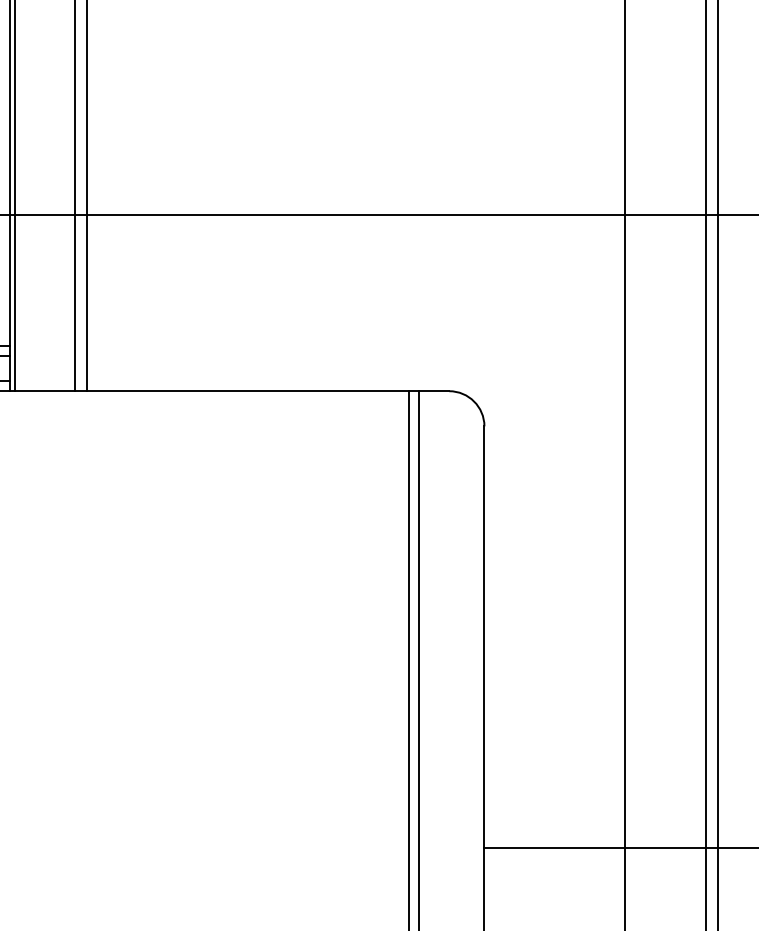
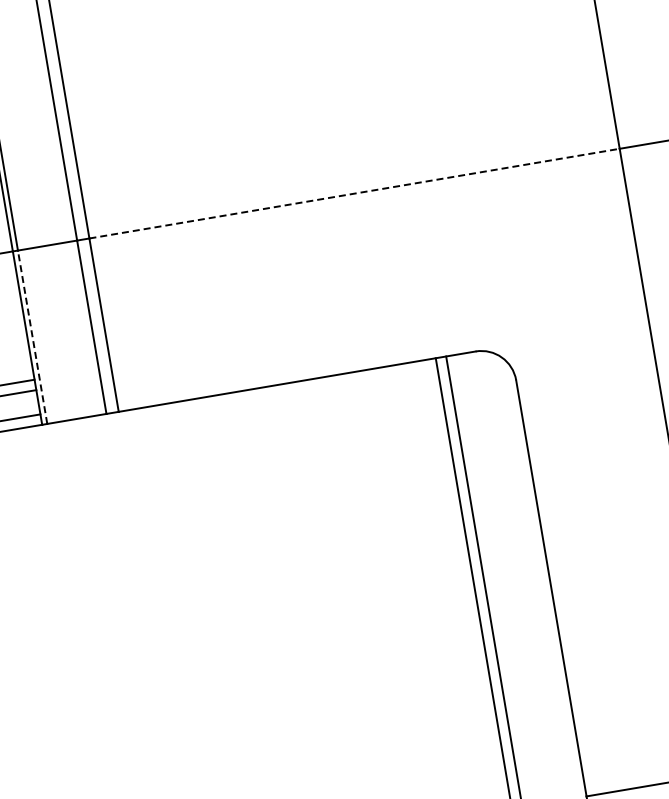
line: (356, 215) -> (354, 193), solid -> dashed
line: (14, 303) -> (32, 337), solid -> dashed

